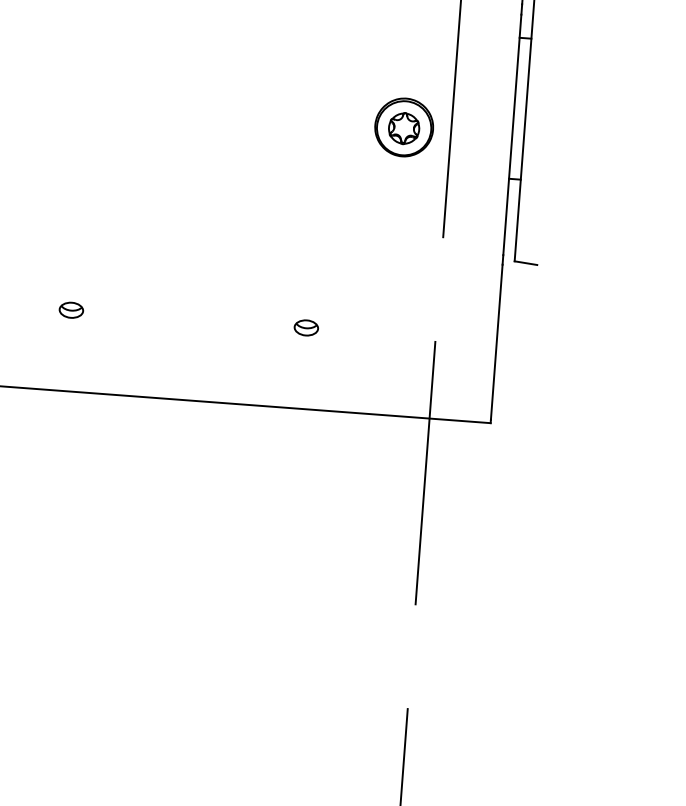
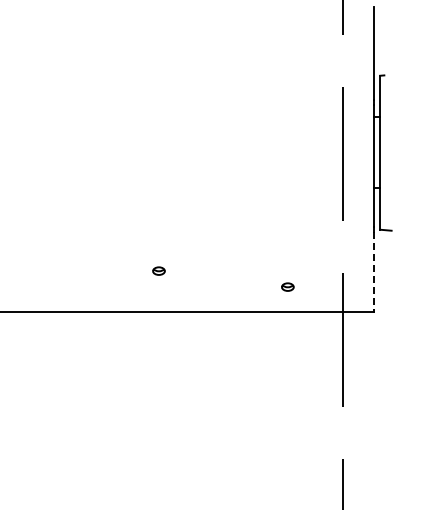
part: (404, 127) -> (319, 166), removed
part: (305, 326) -> (287, 286), moved
line: (497, 343) -> (374, 271), solid -> dashed

